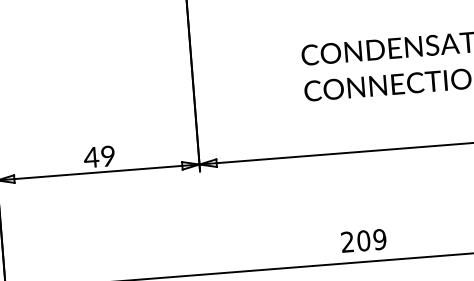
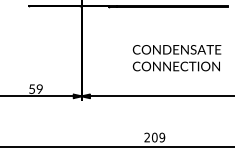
text: (90, 156) -> (31, 88), 49 -> 59

